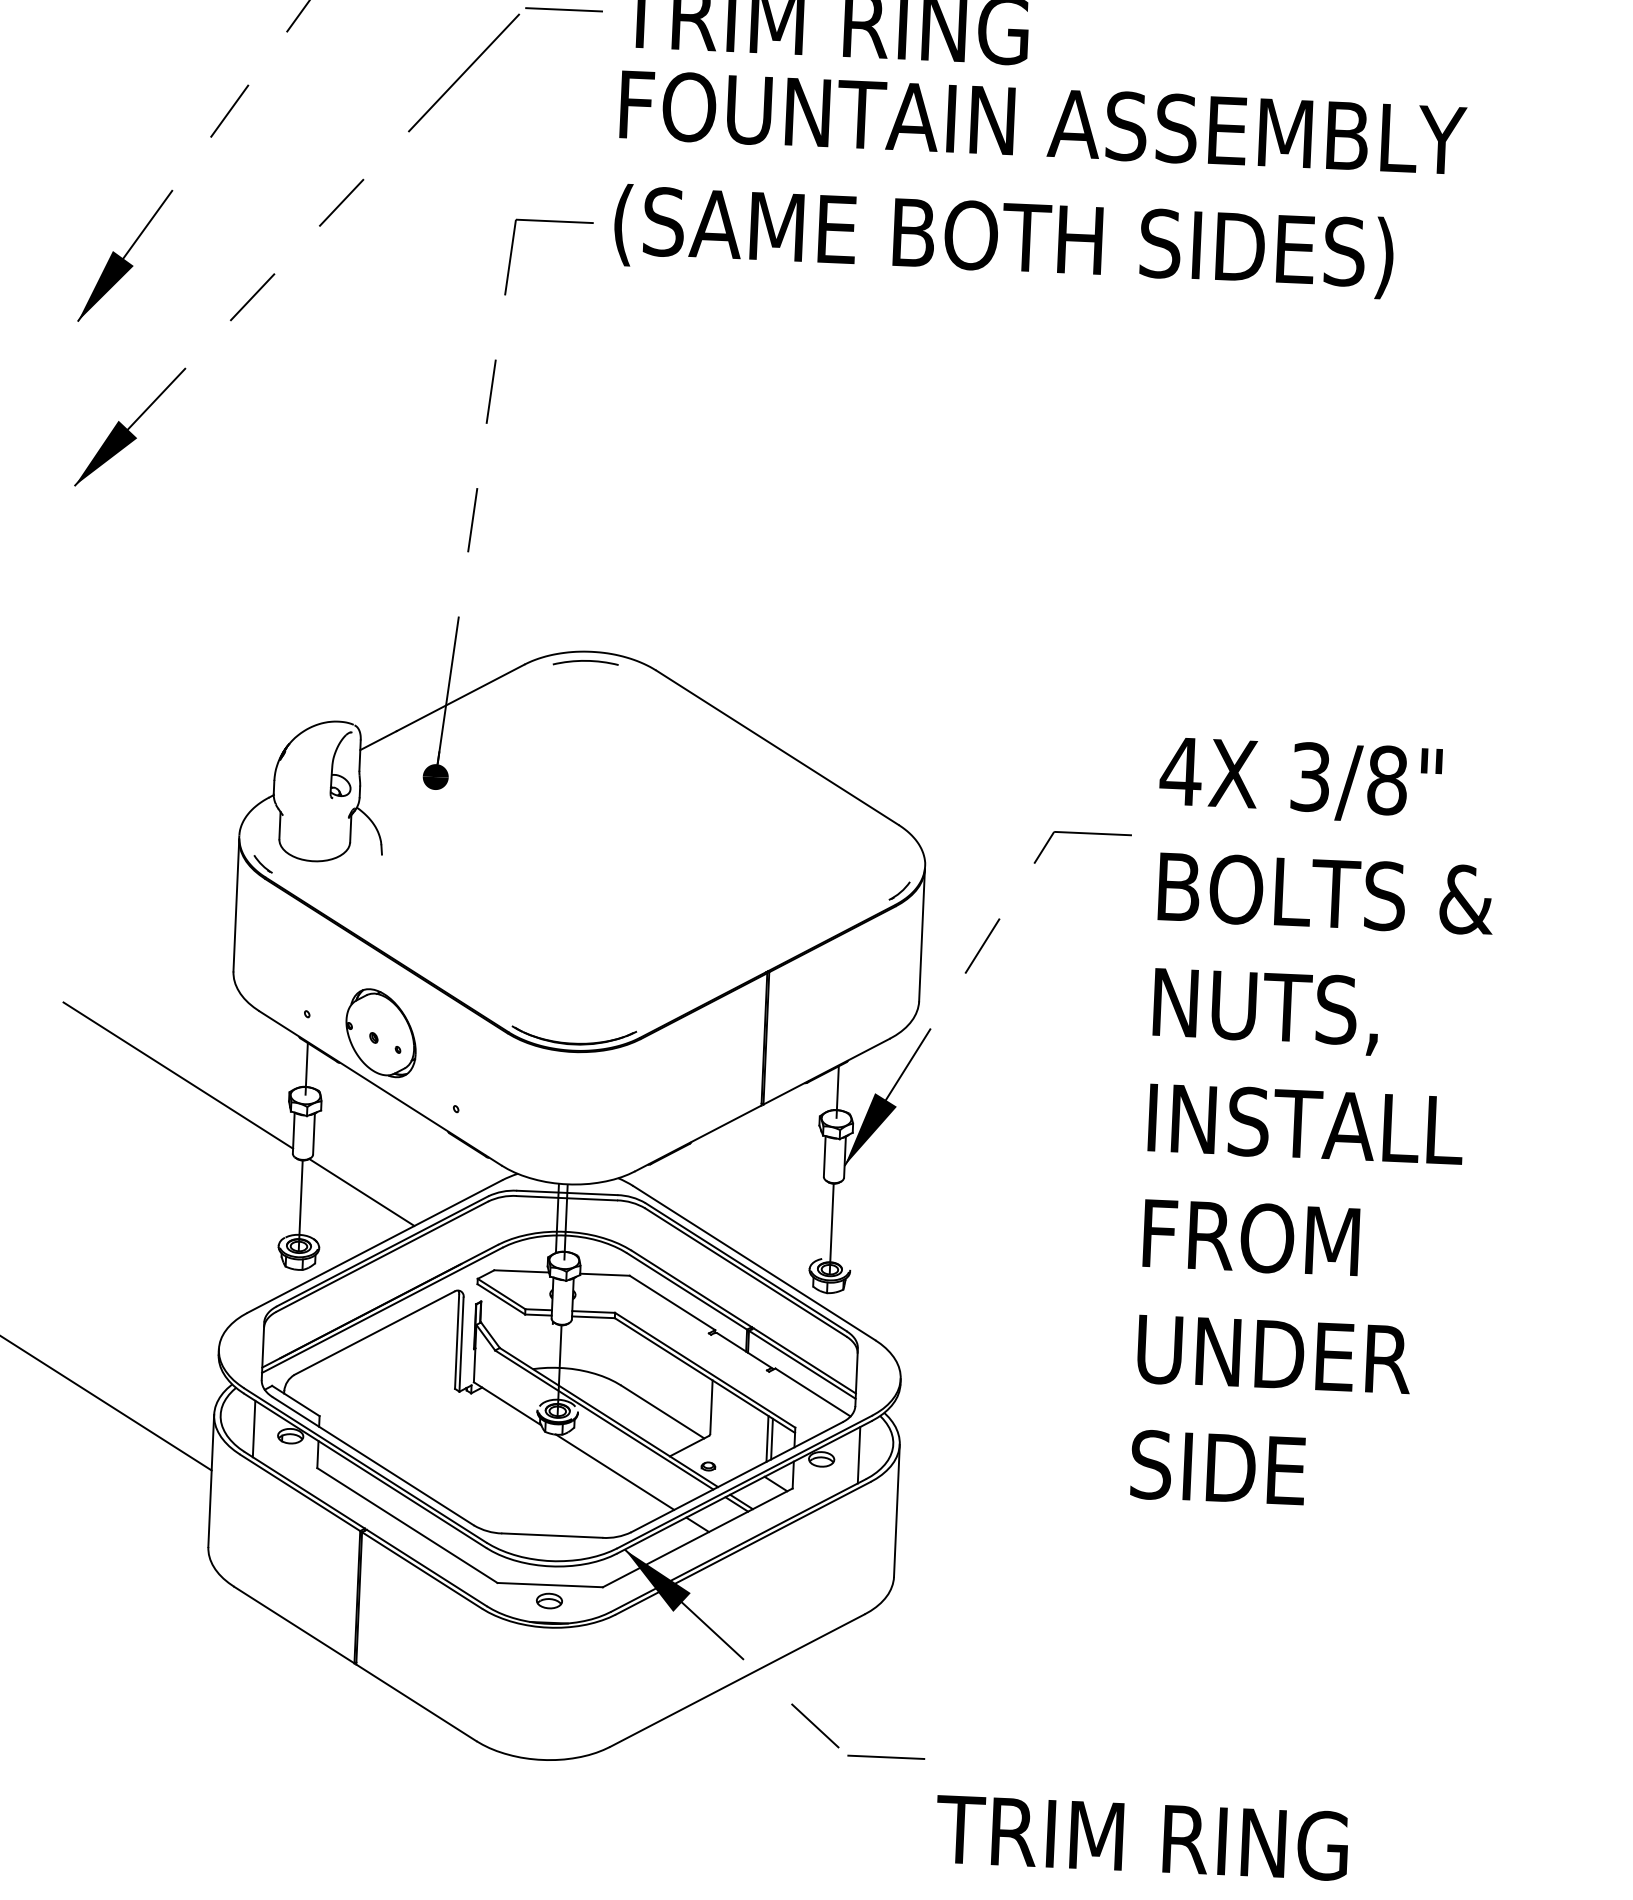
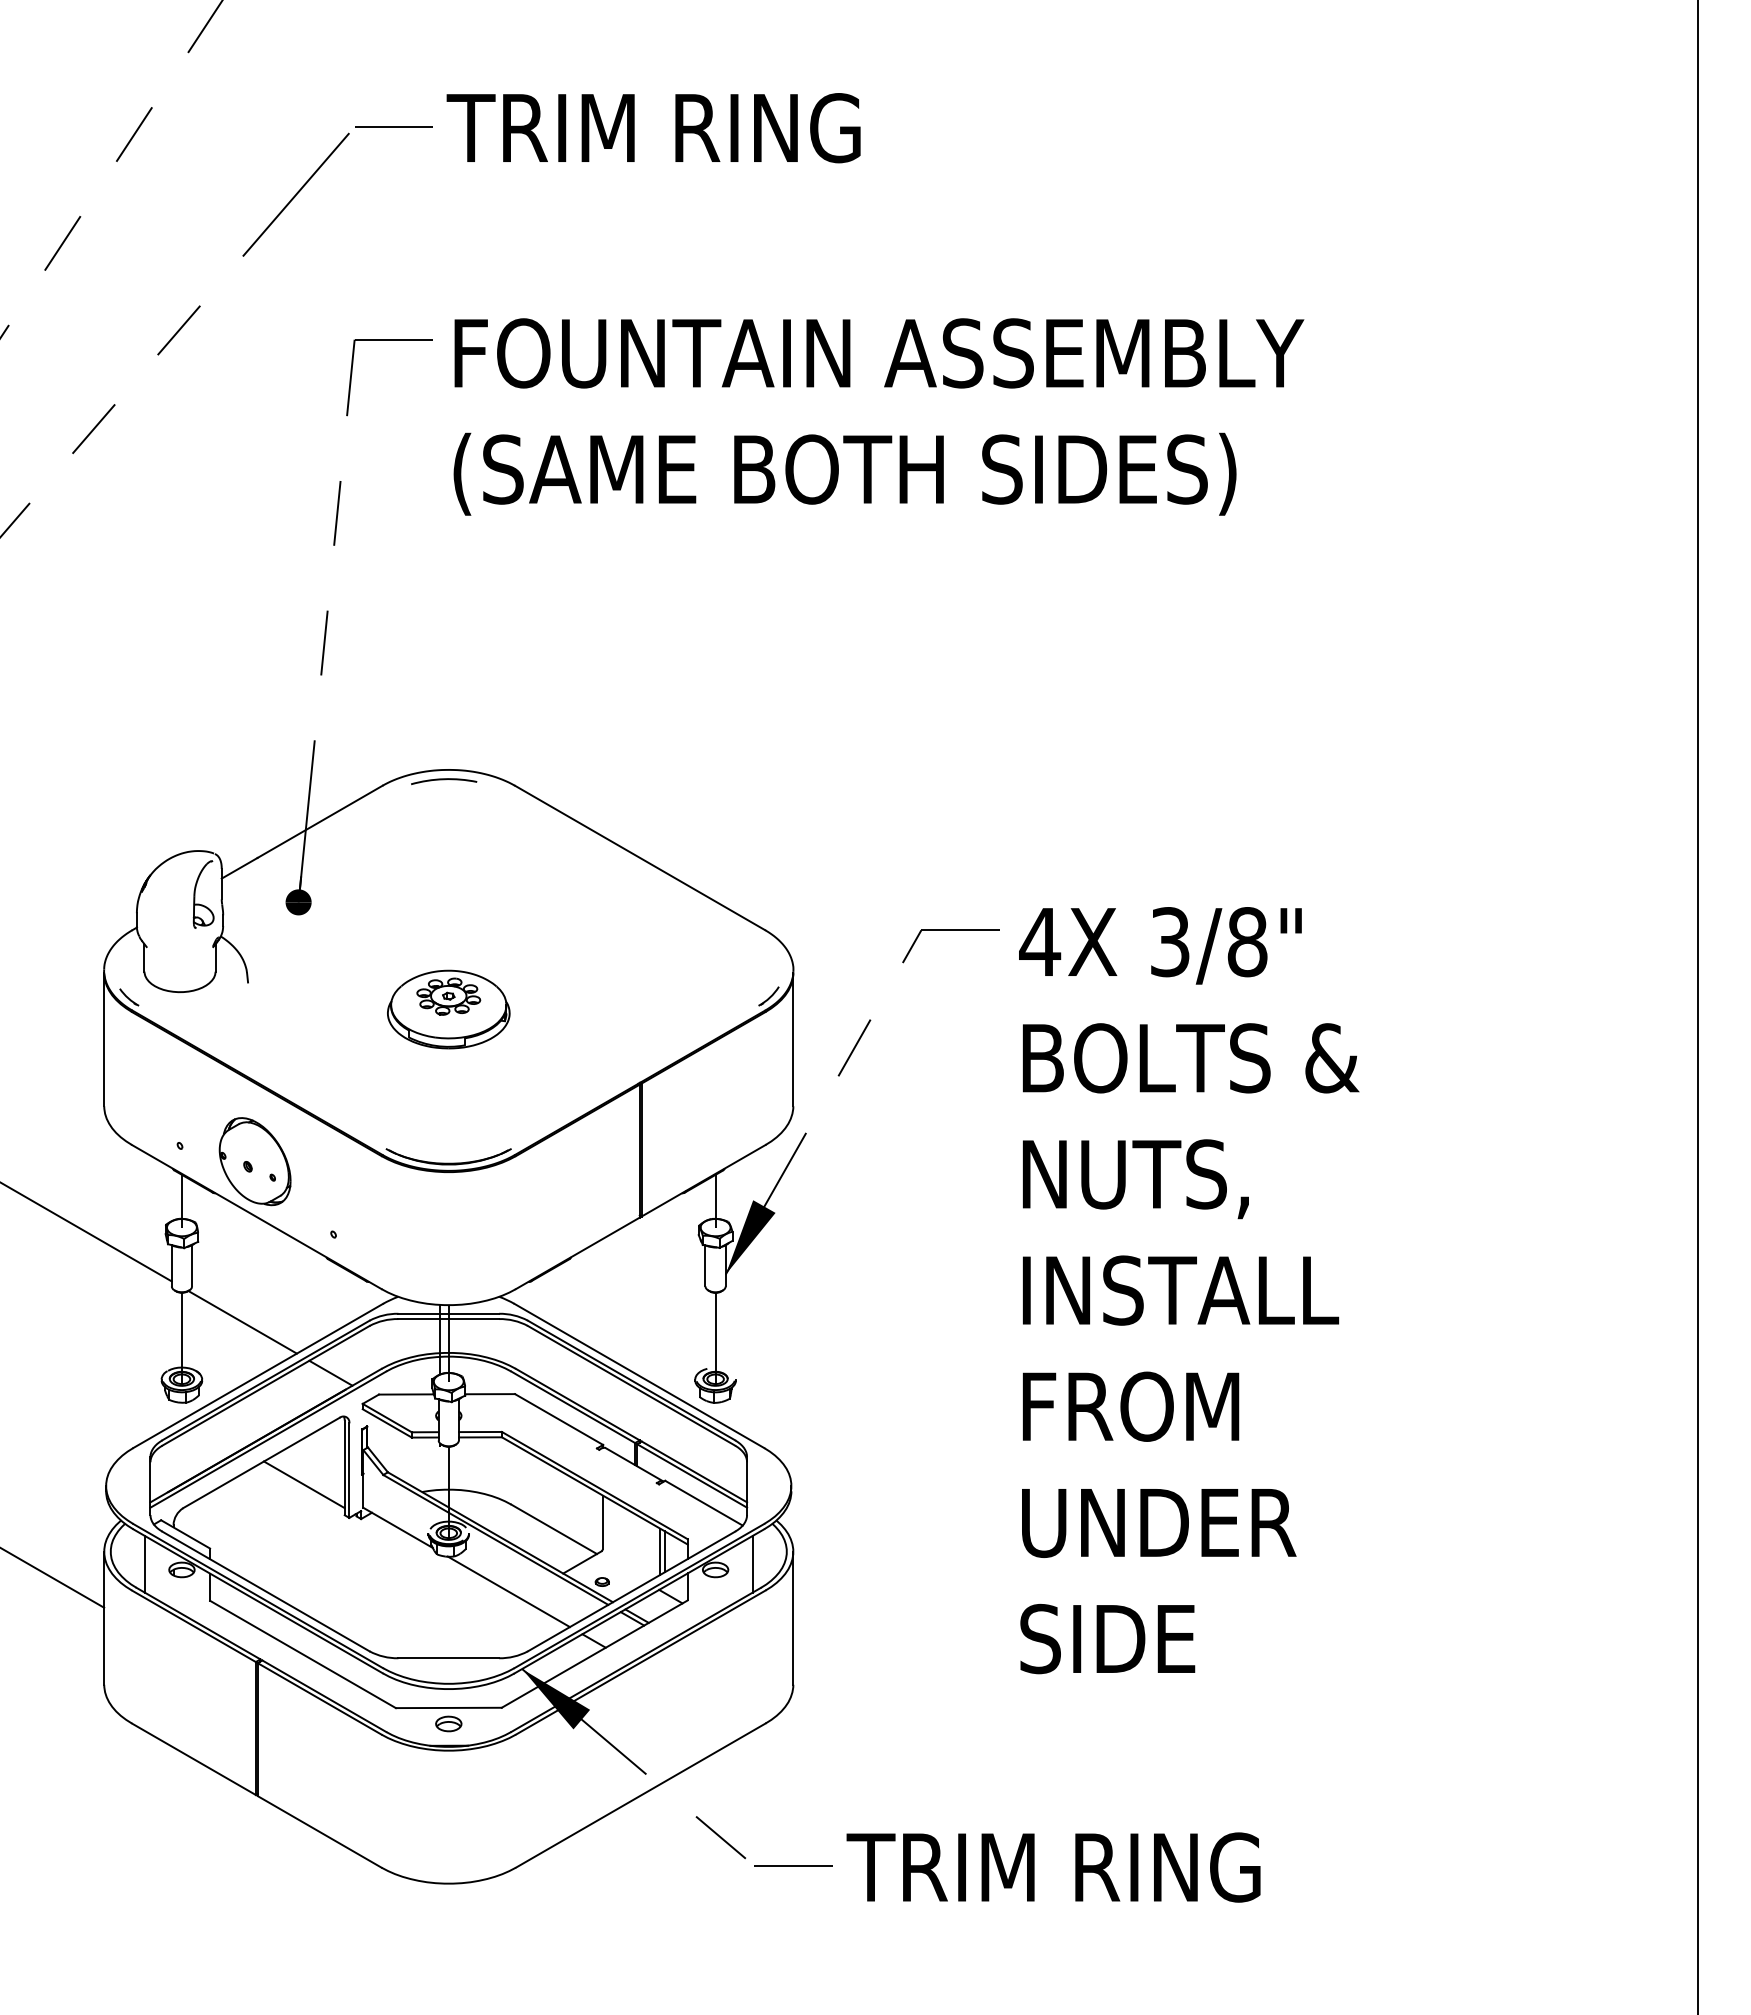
text: (1039, 185) -> (878, 416), moved
part: (580, 890) -> (448, 1009), added
text: (1314, 1124) -> (1189, 1290), moved
line: (447, 1246) -> (330, 1372), added
line: (415, 1356) -> (303, 1484), added
text: (1141, 1837) -> (1053, 1867), moved

